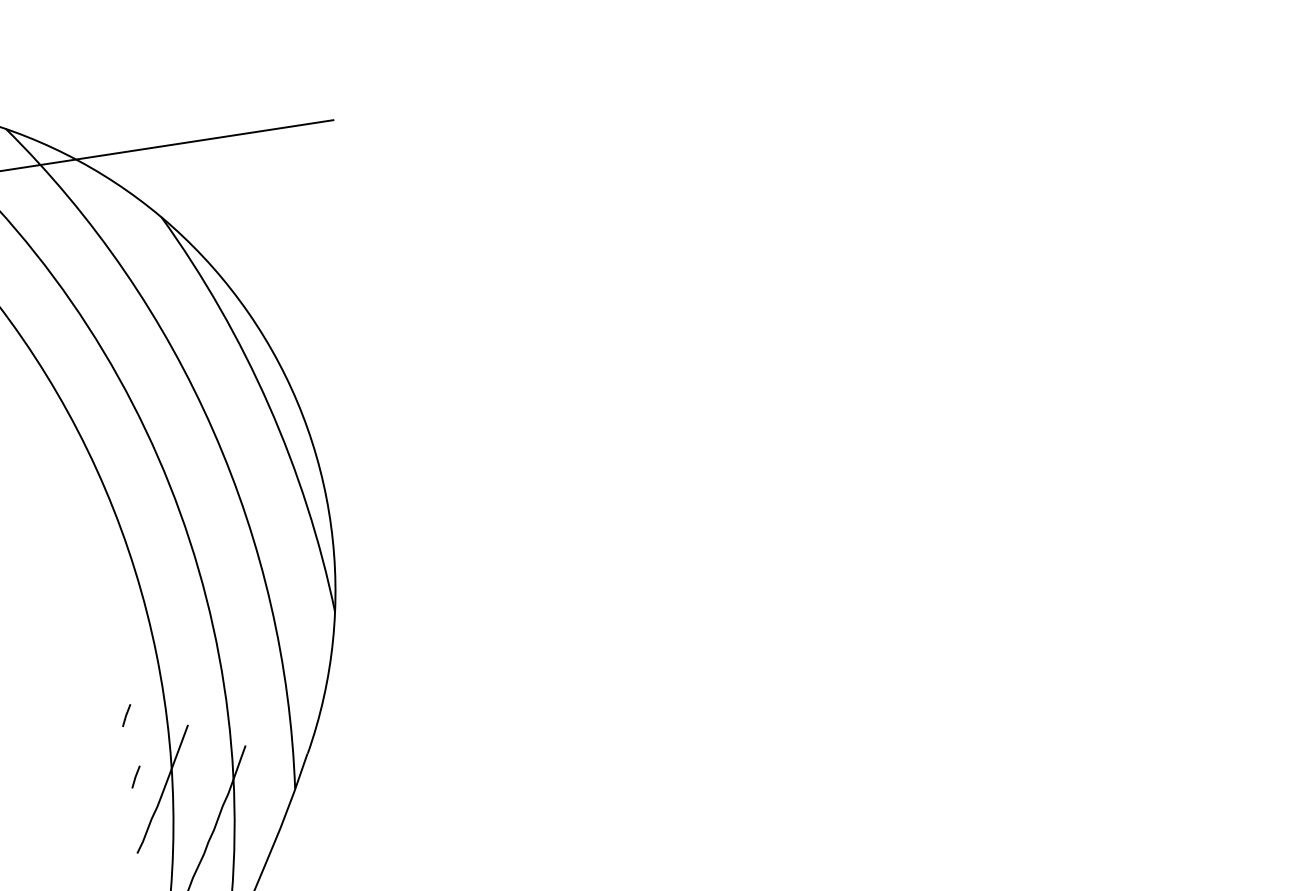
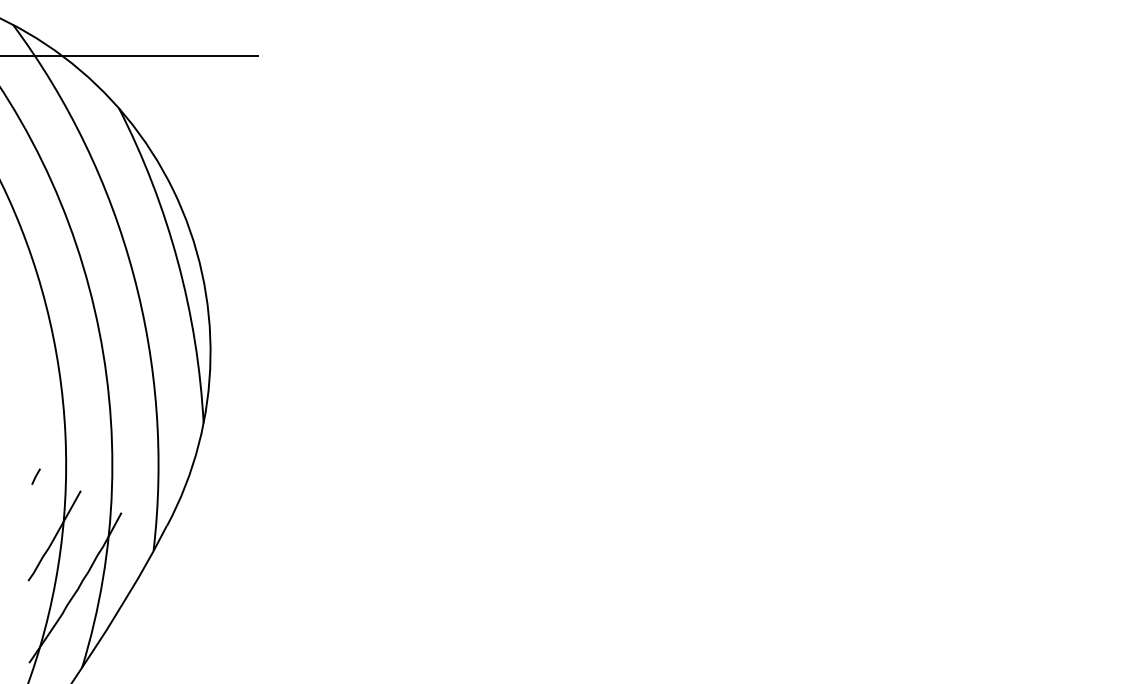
line: (135, 776) -> (35, 523), removed

